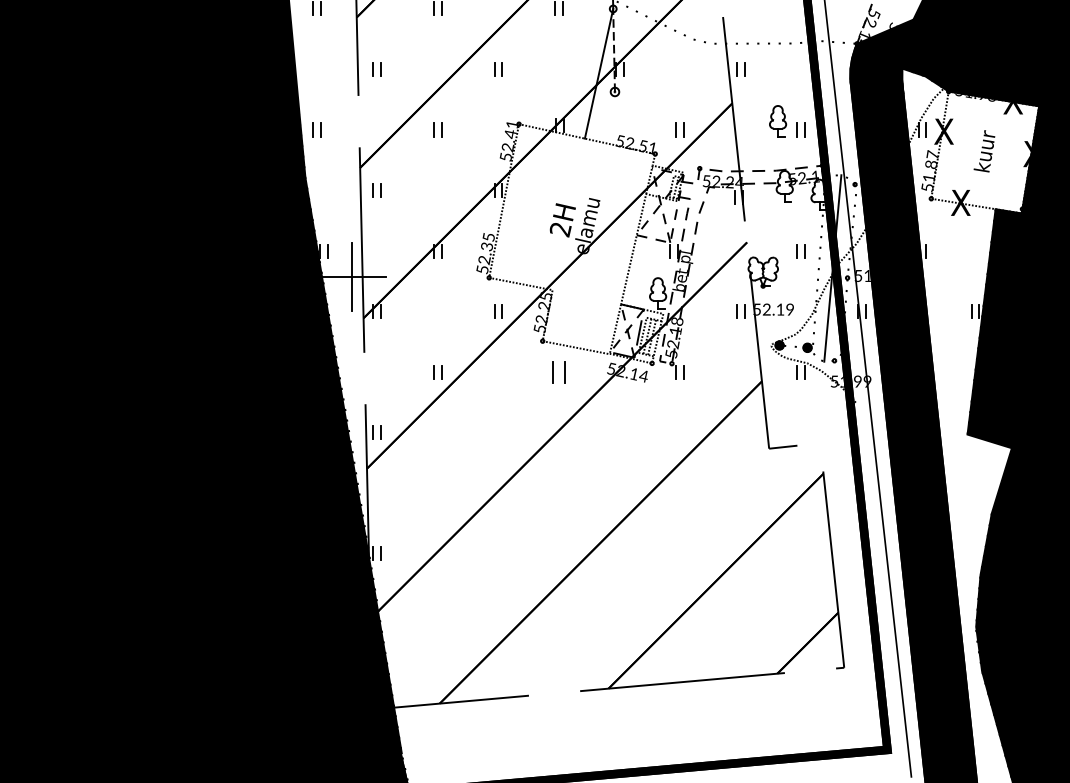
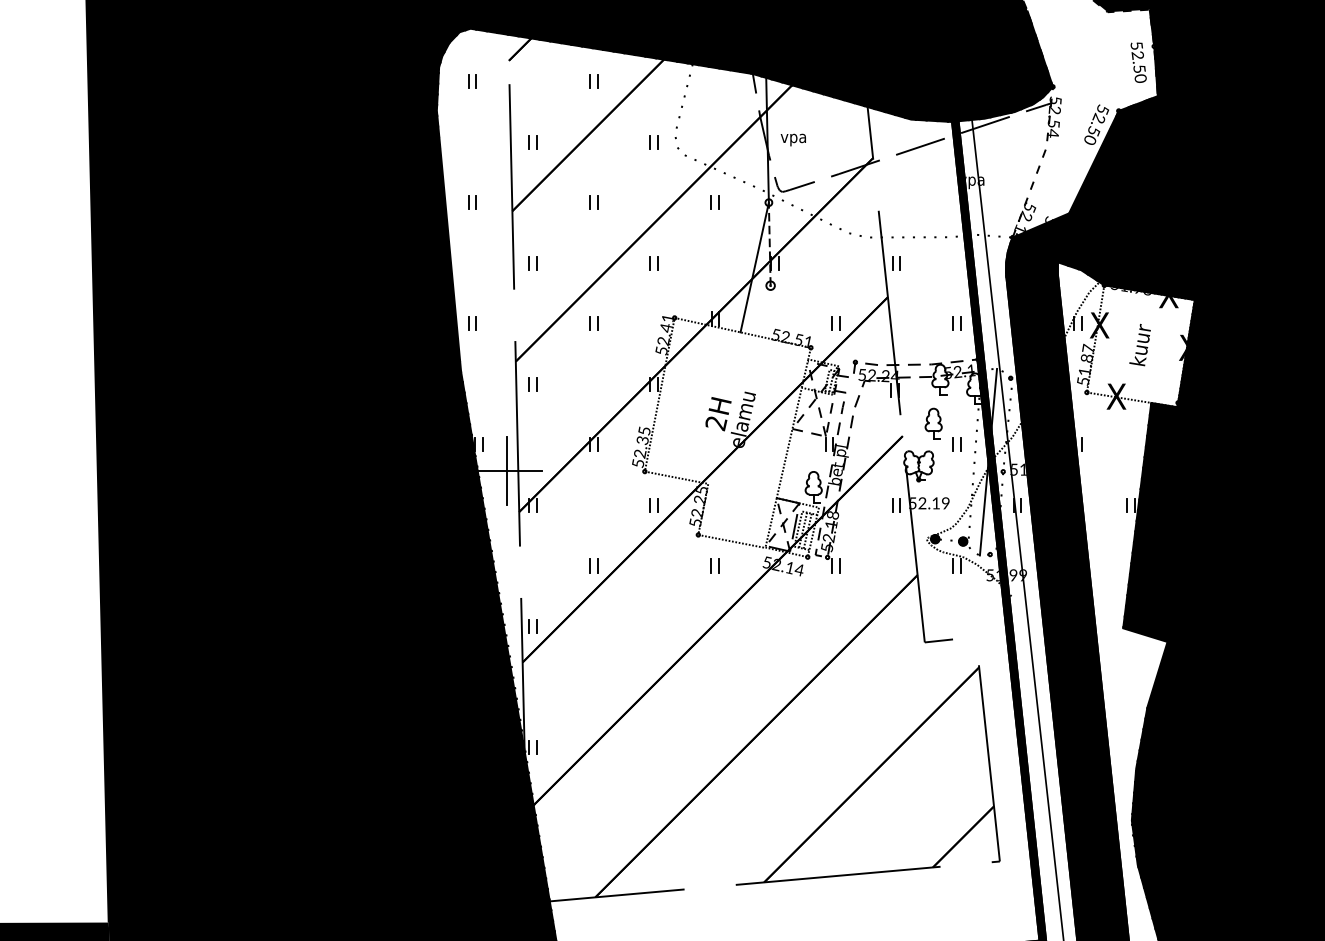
part: (777, 120) -> (933, 423), moved
part: (558, 371) -> (714, 565), size x0.62

